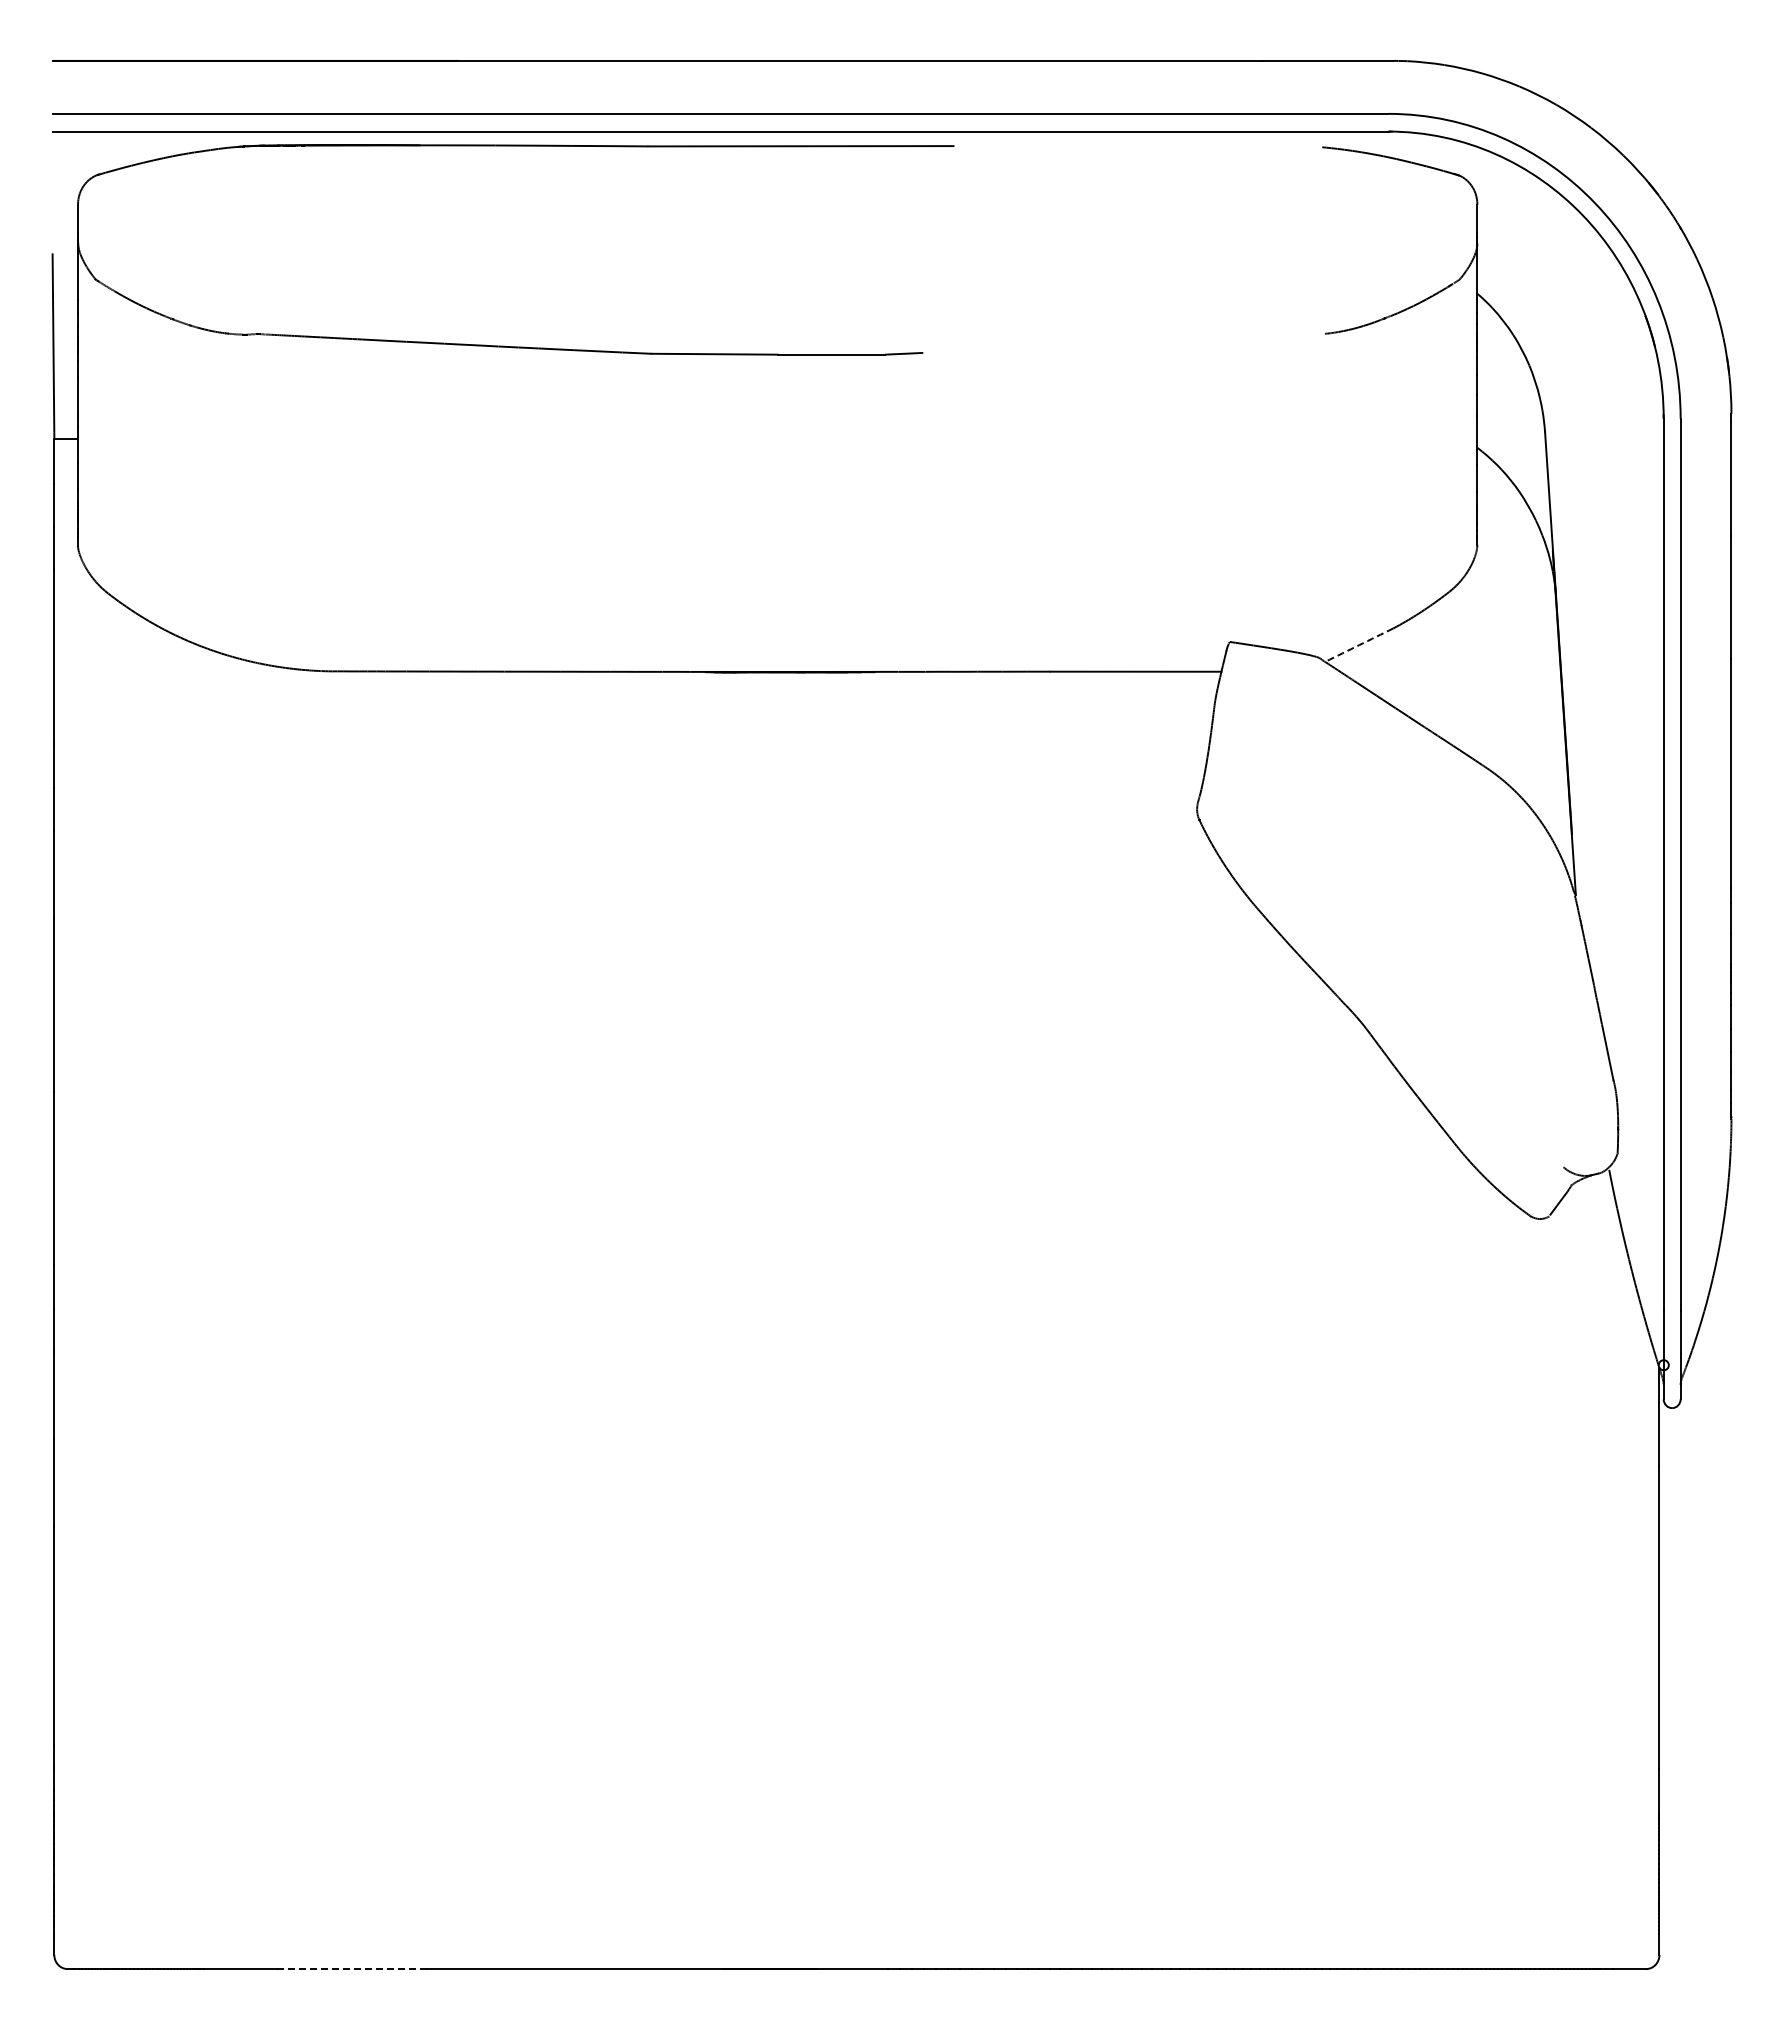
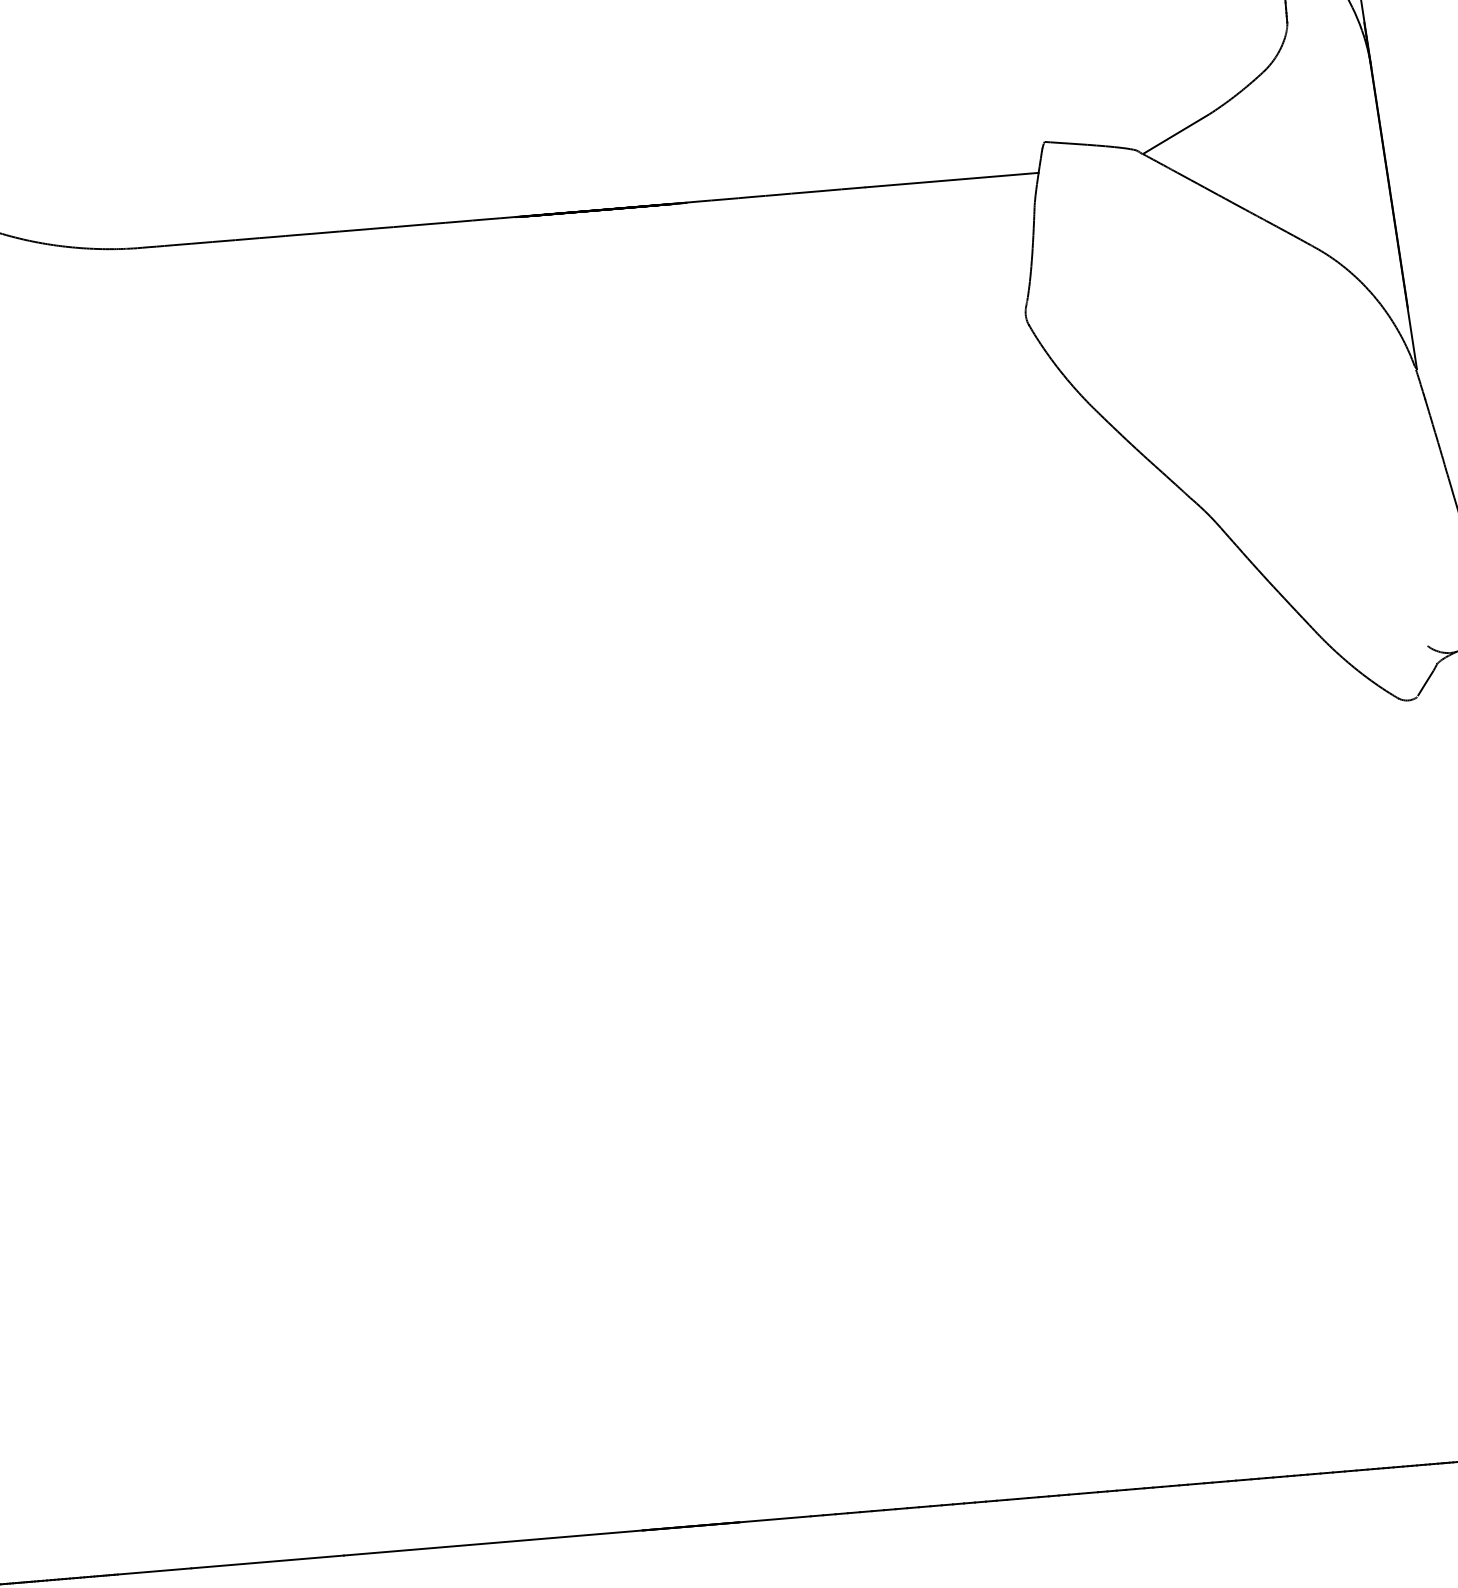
arc: (1359, 645) -> (1176, 134), dashed -> solid
line: (352, 1969) -> (268, 1562), dashed -> solid

